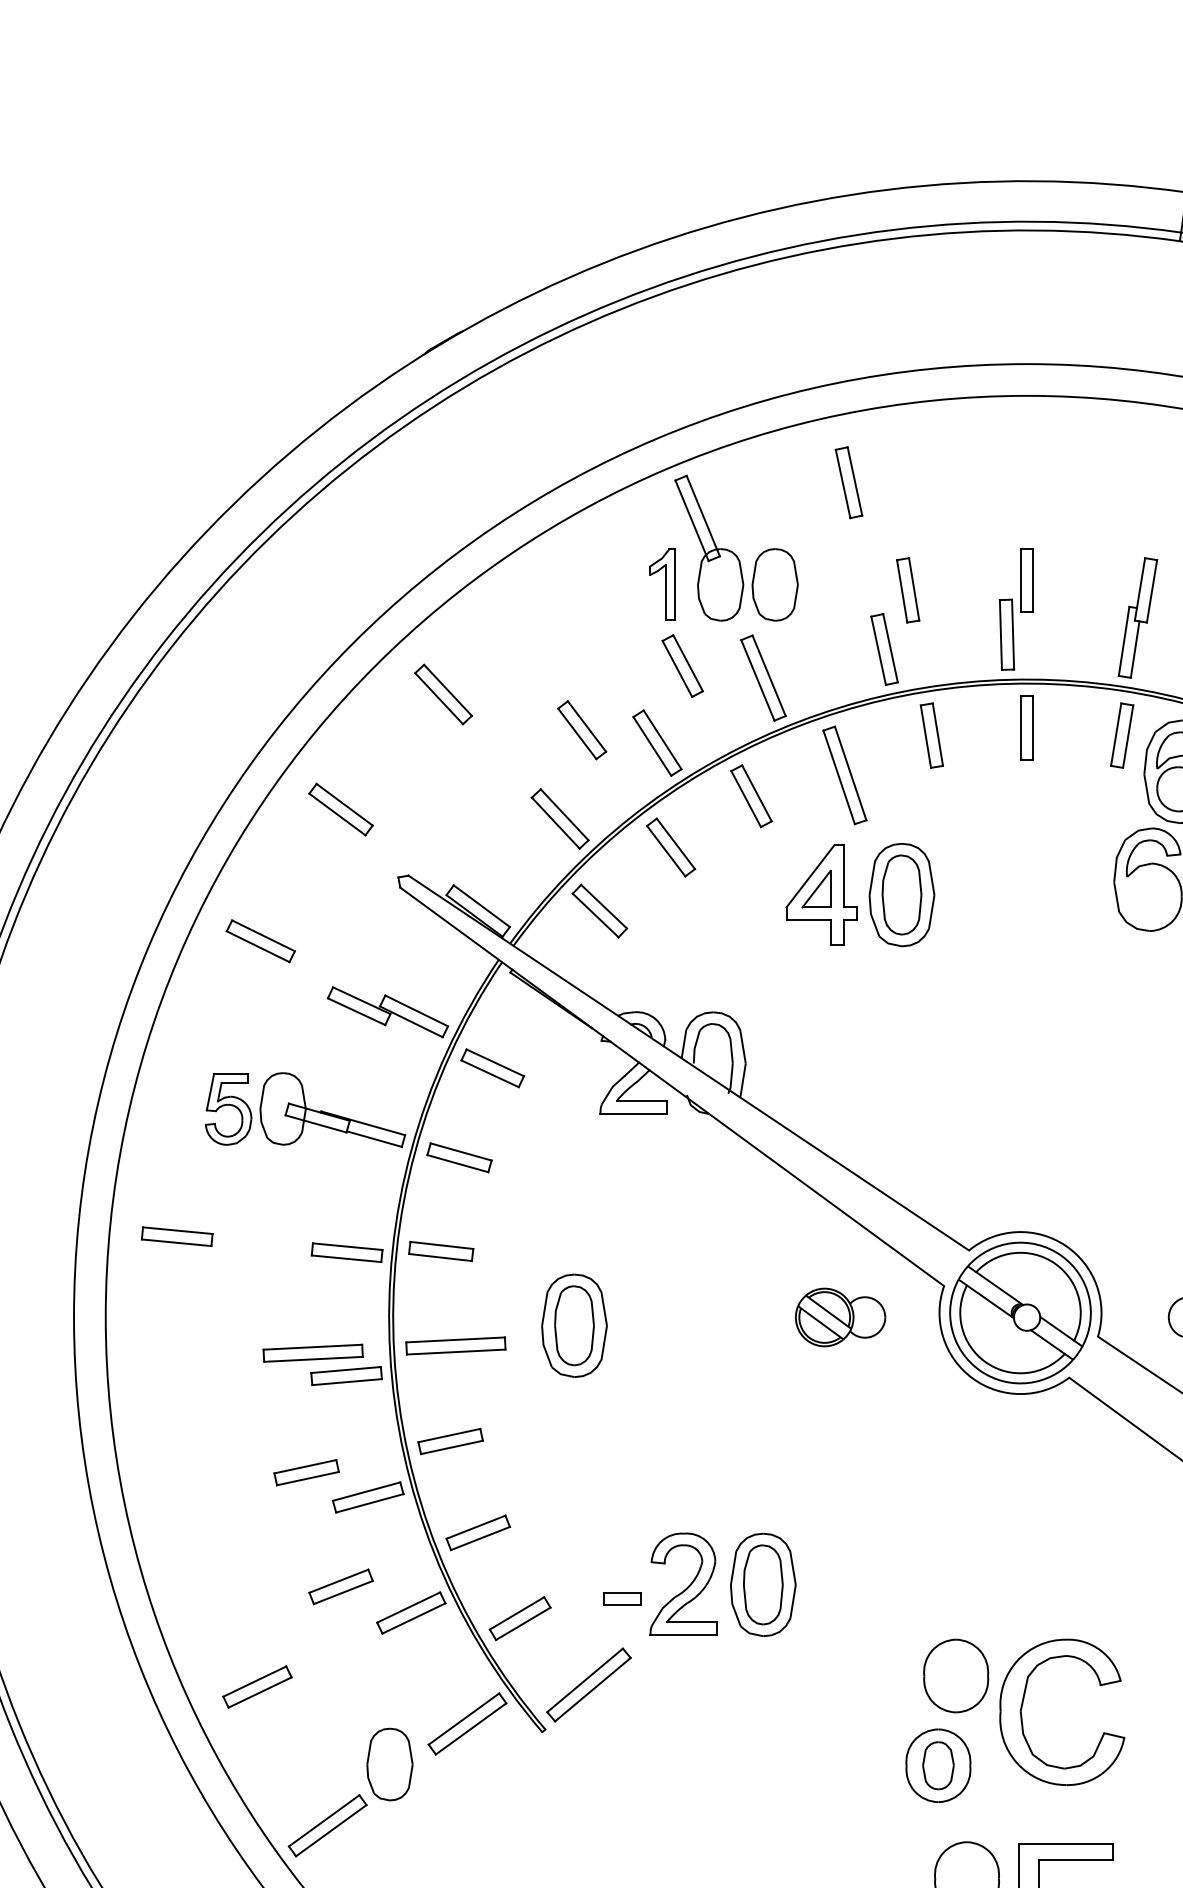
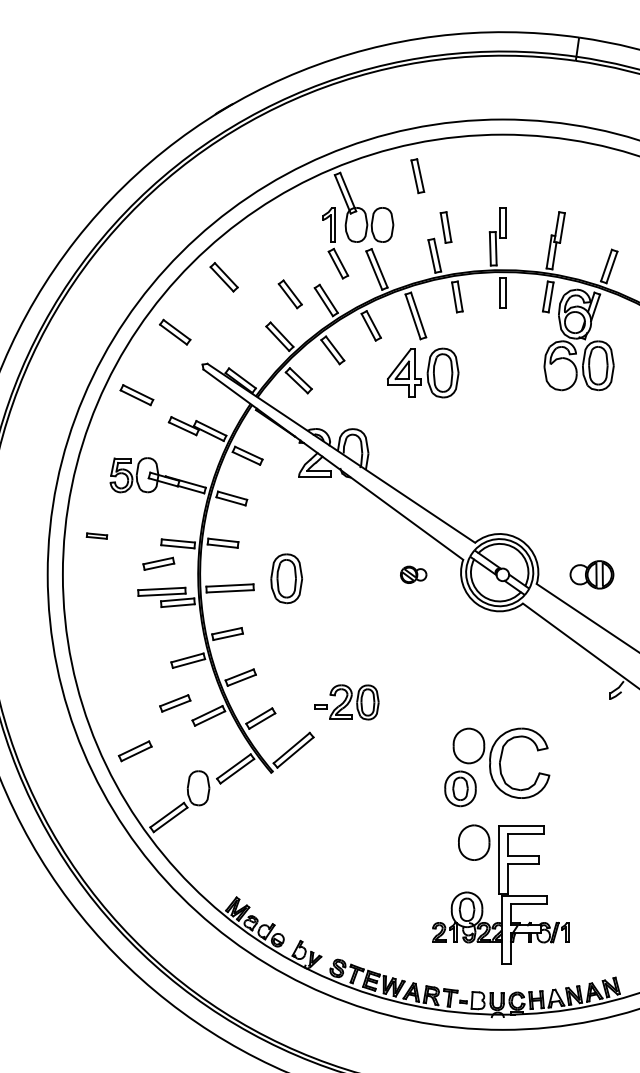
part: (176, 1235) -> (96, 535), size x0.6
part: (839, 1316) -> (413, 574), size x0.6
part: (305, 1471) -> (158, 563), moved
part: (699, 1584) -> (346, 702), size x0.7

